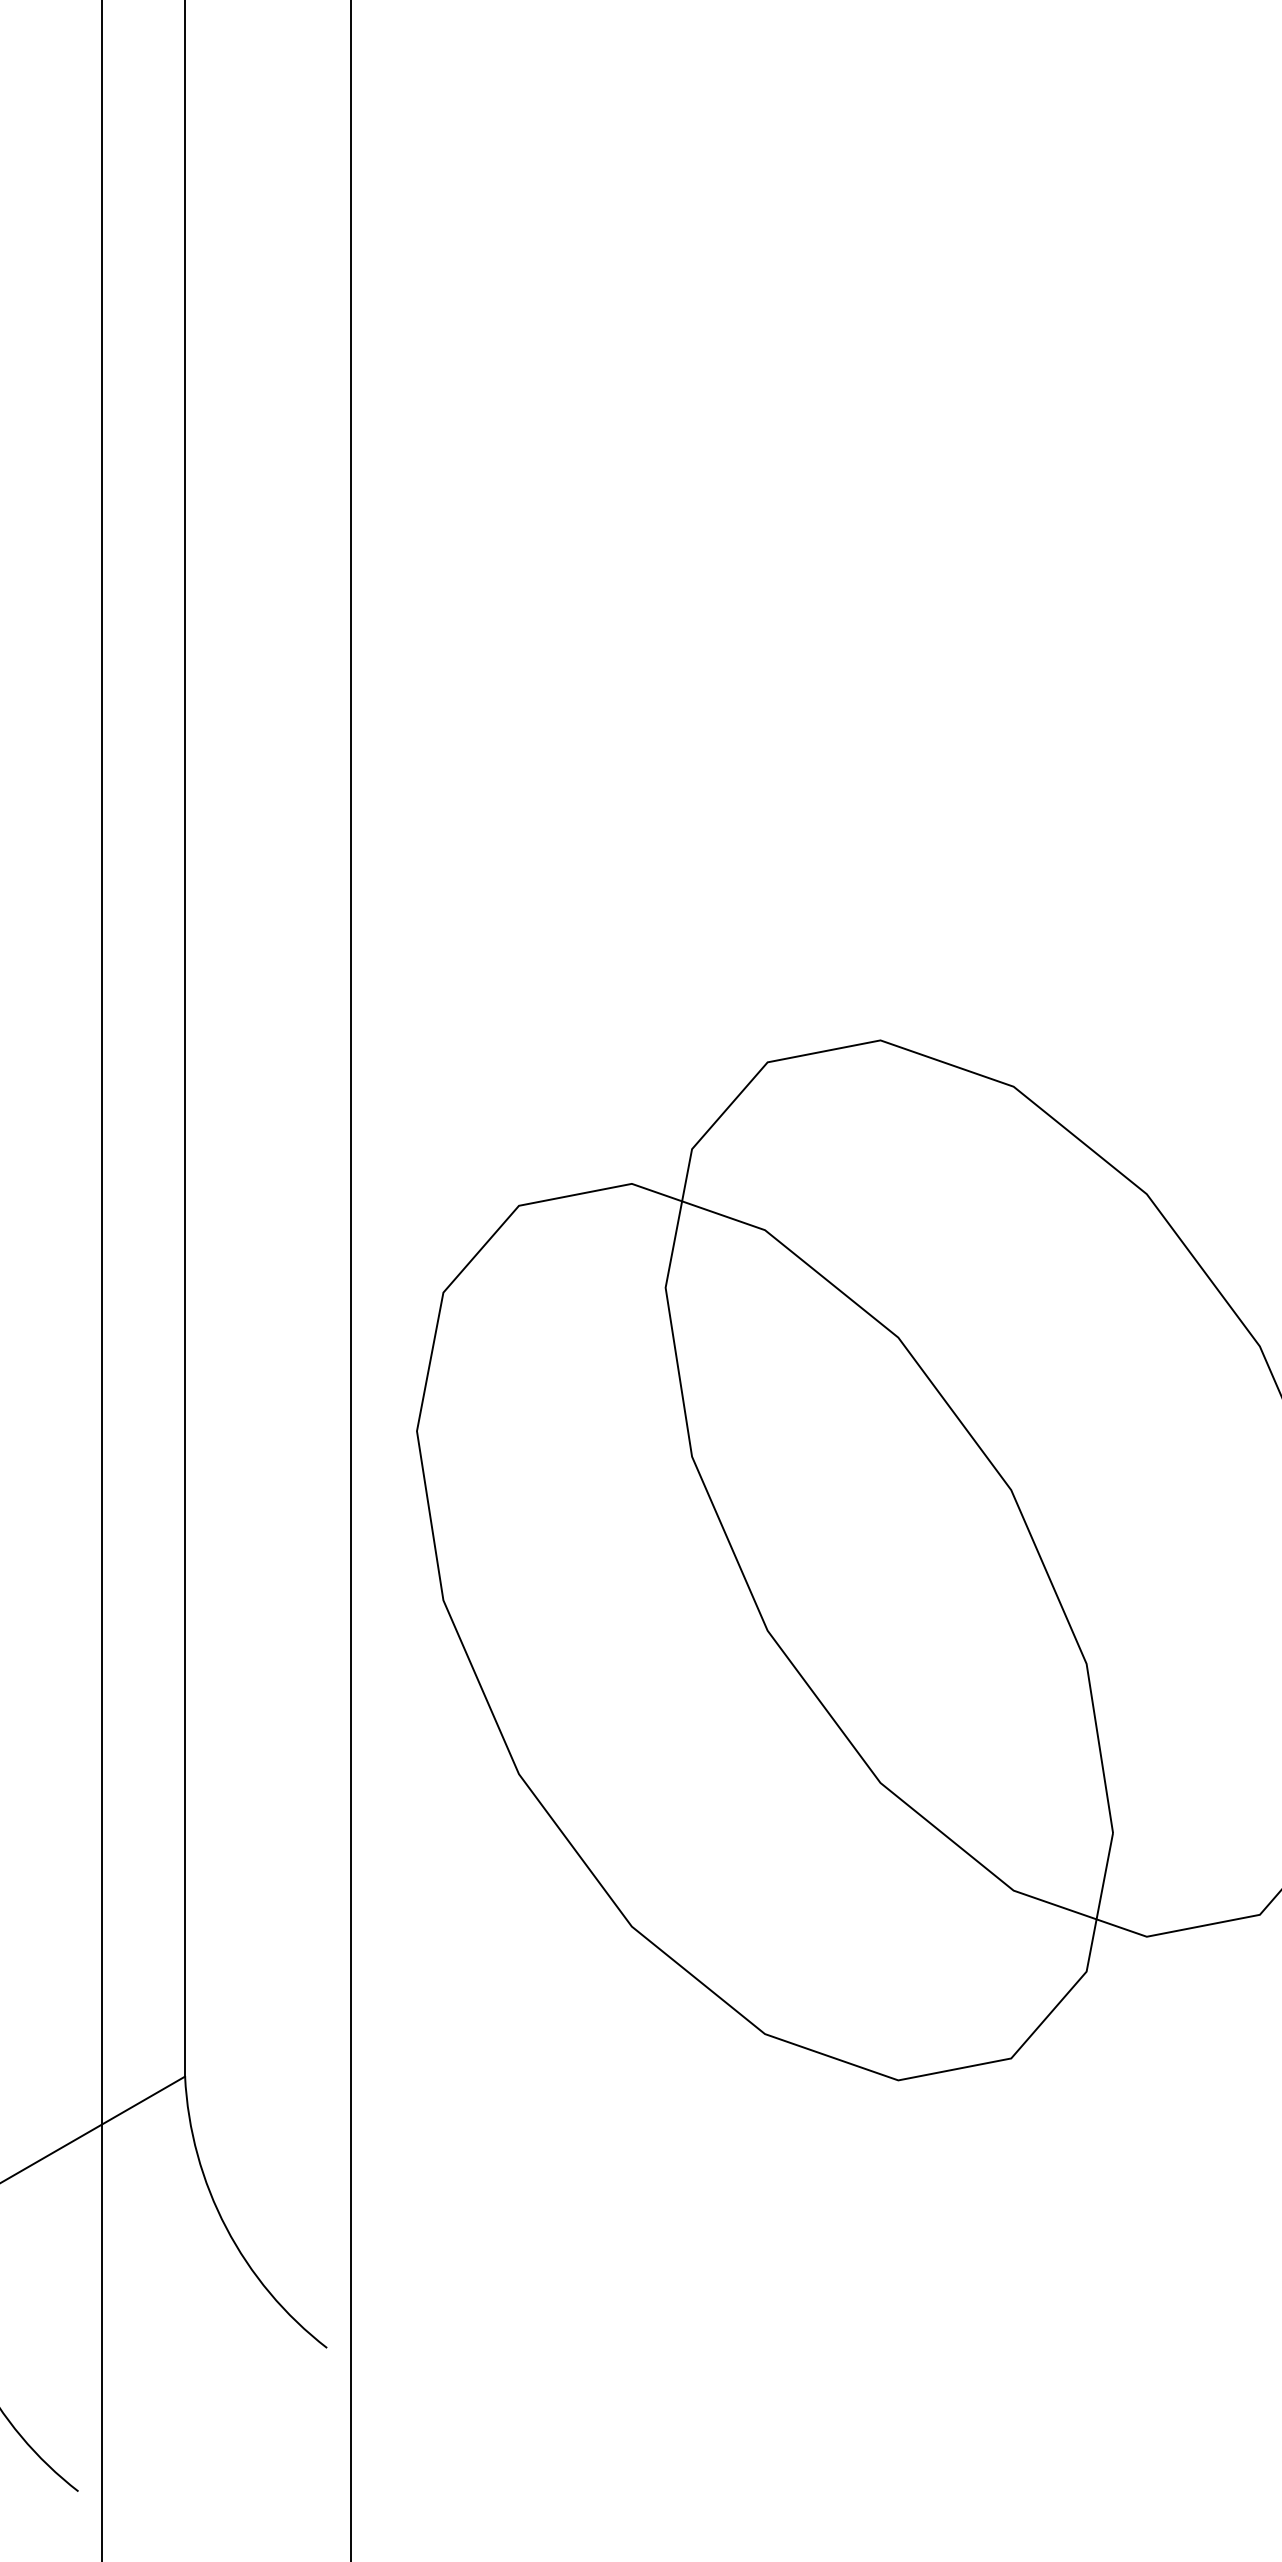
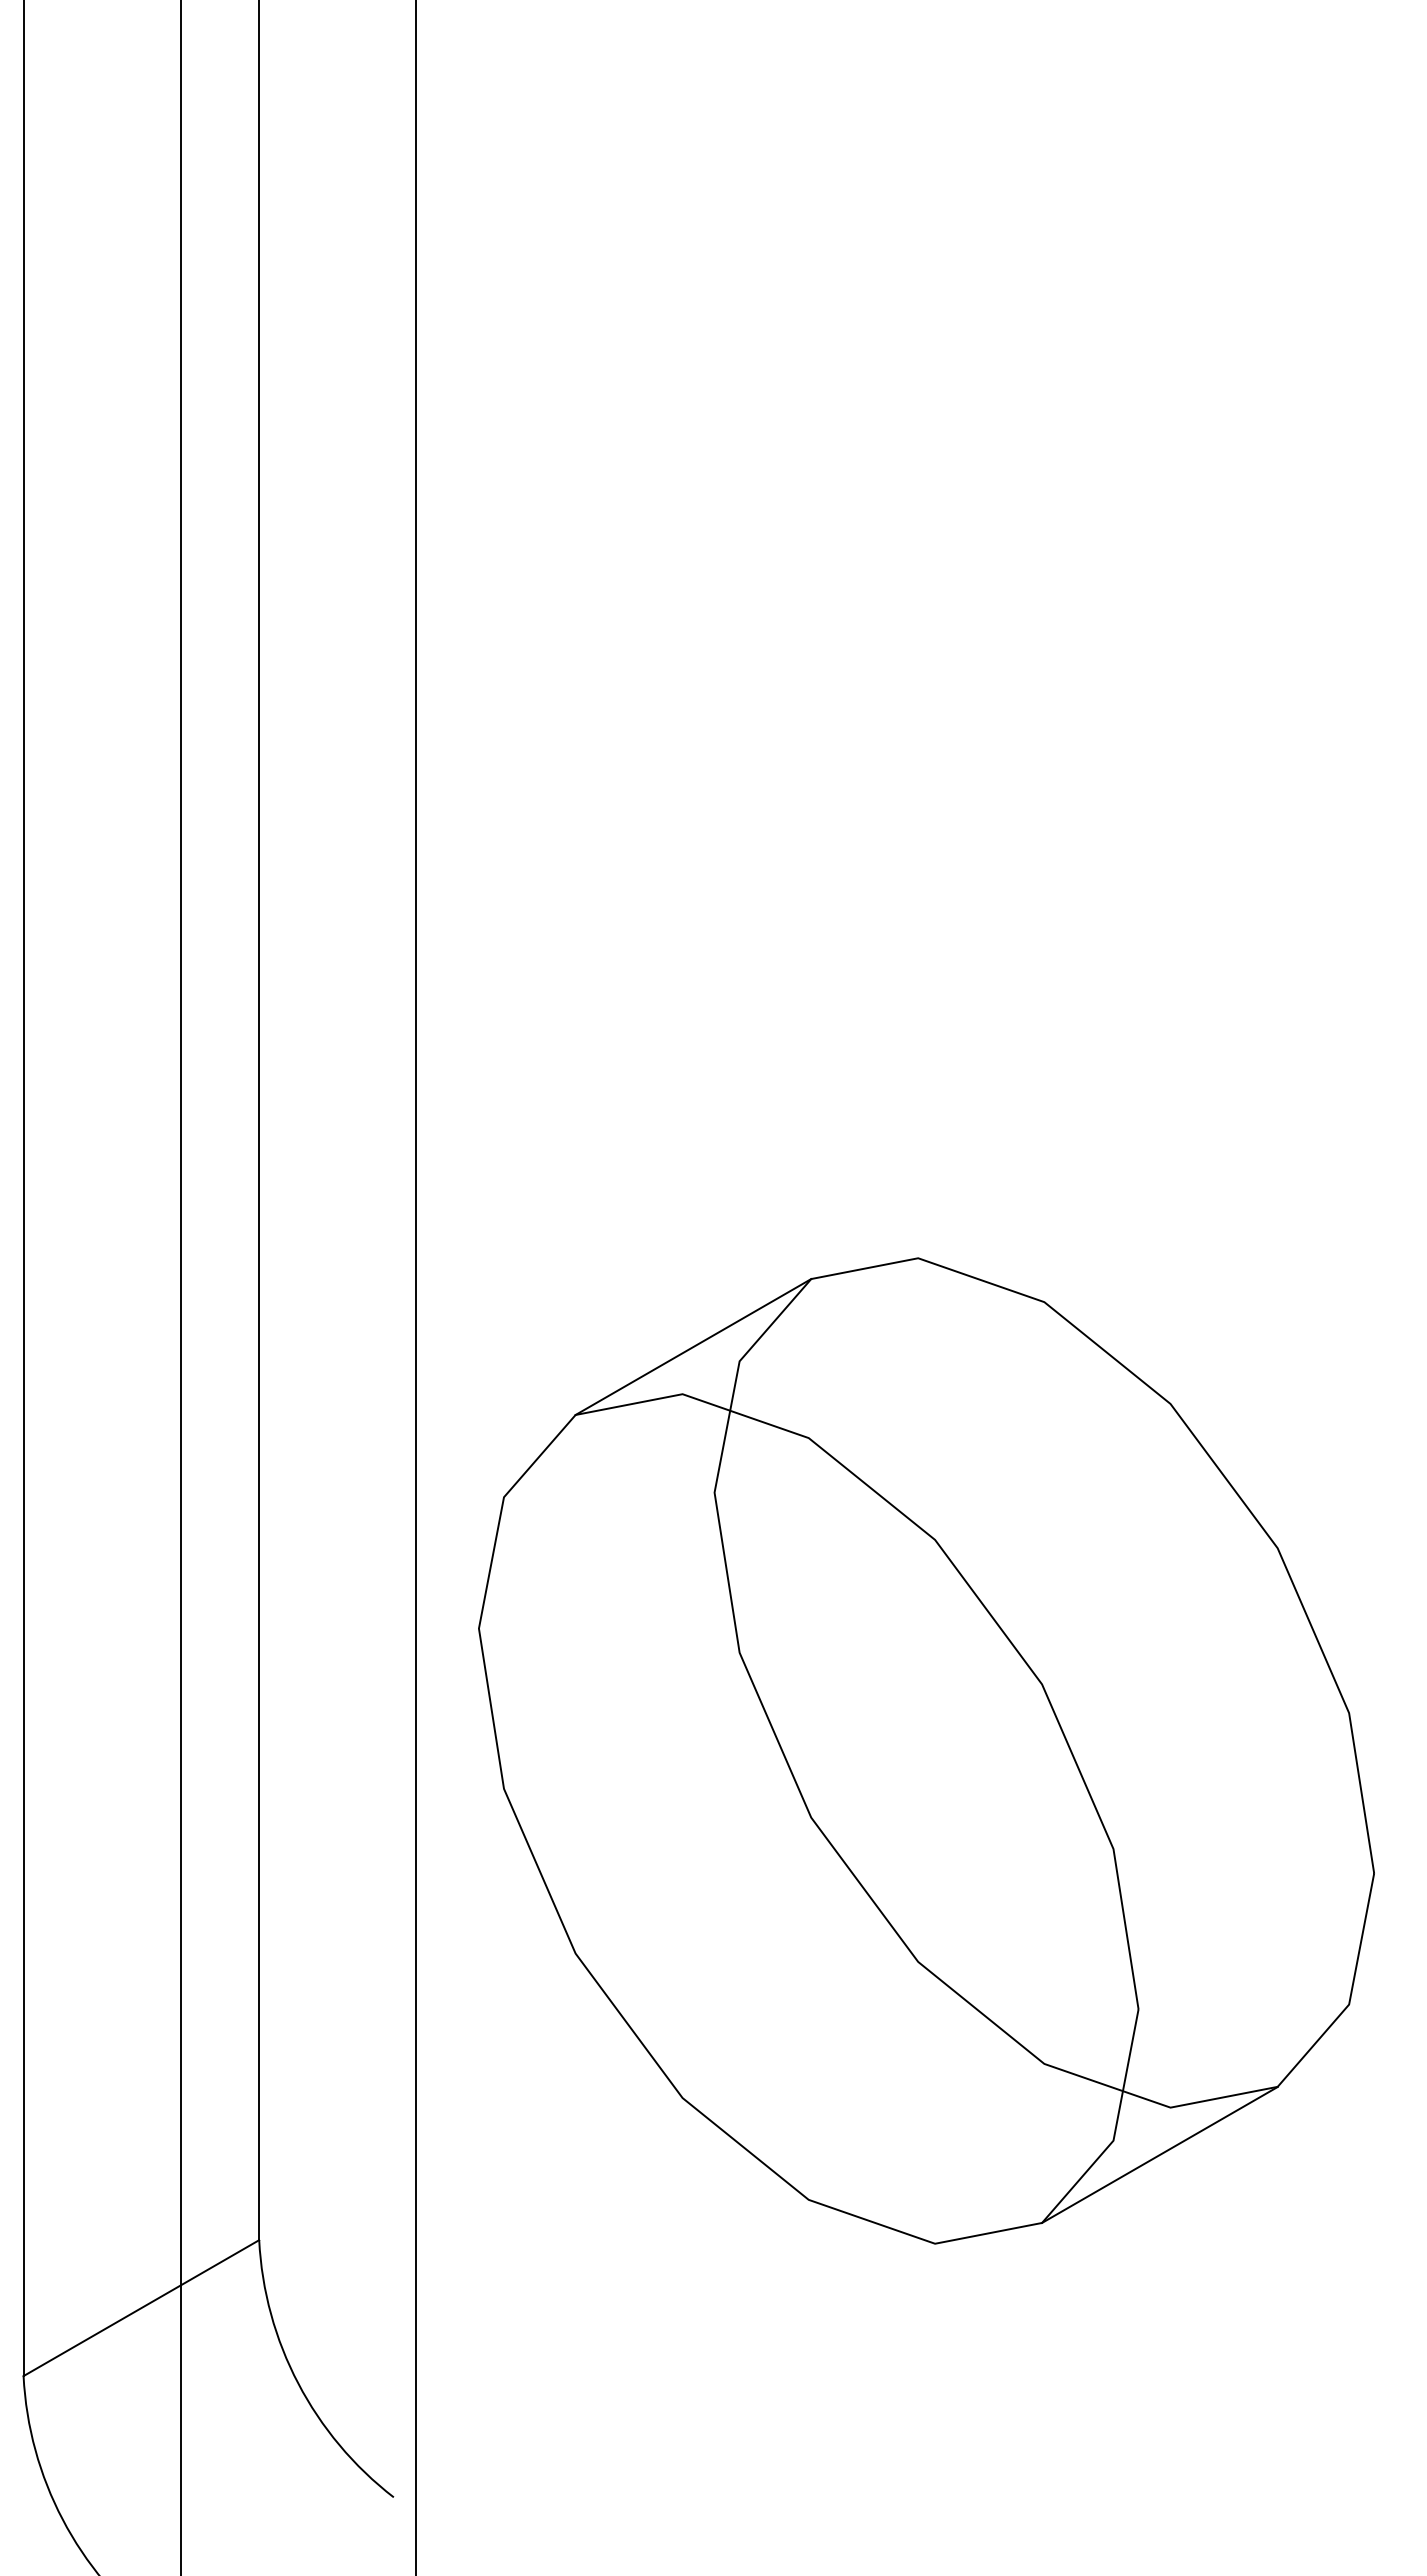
line: (643, 1133) -> (693, 1346), added
line: (1135, 1986) -> (1159, 2154), added

